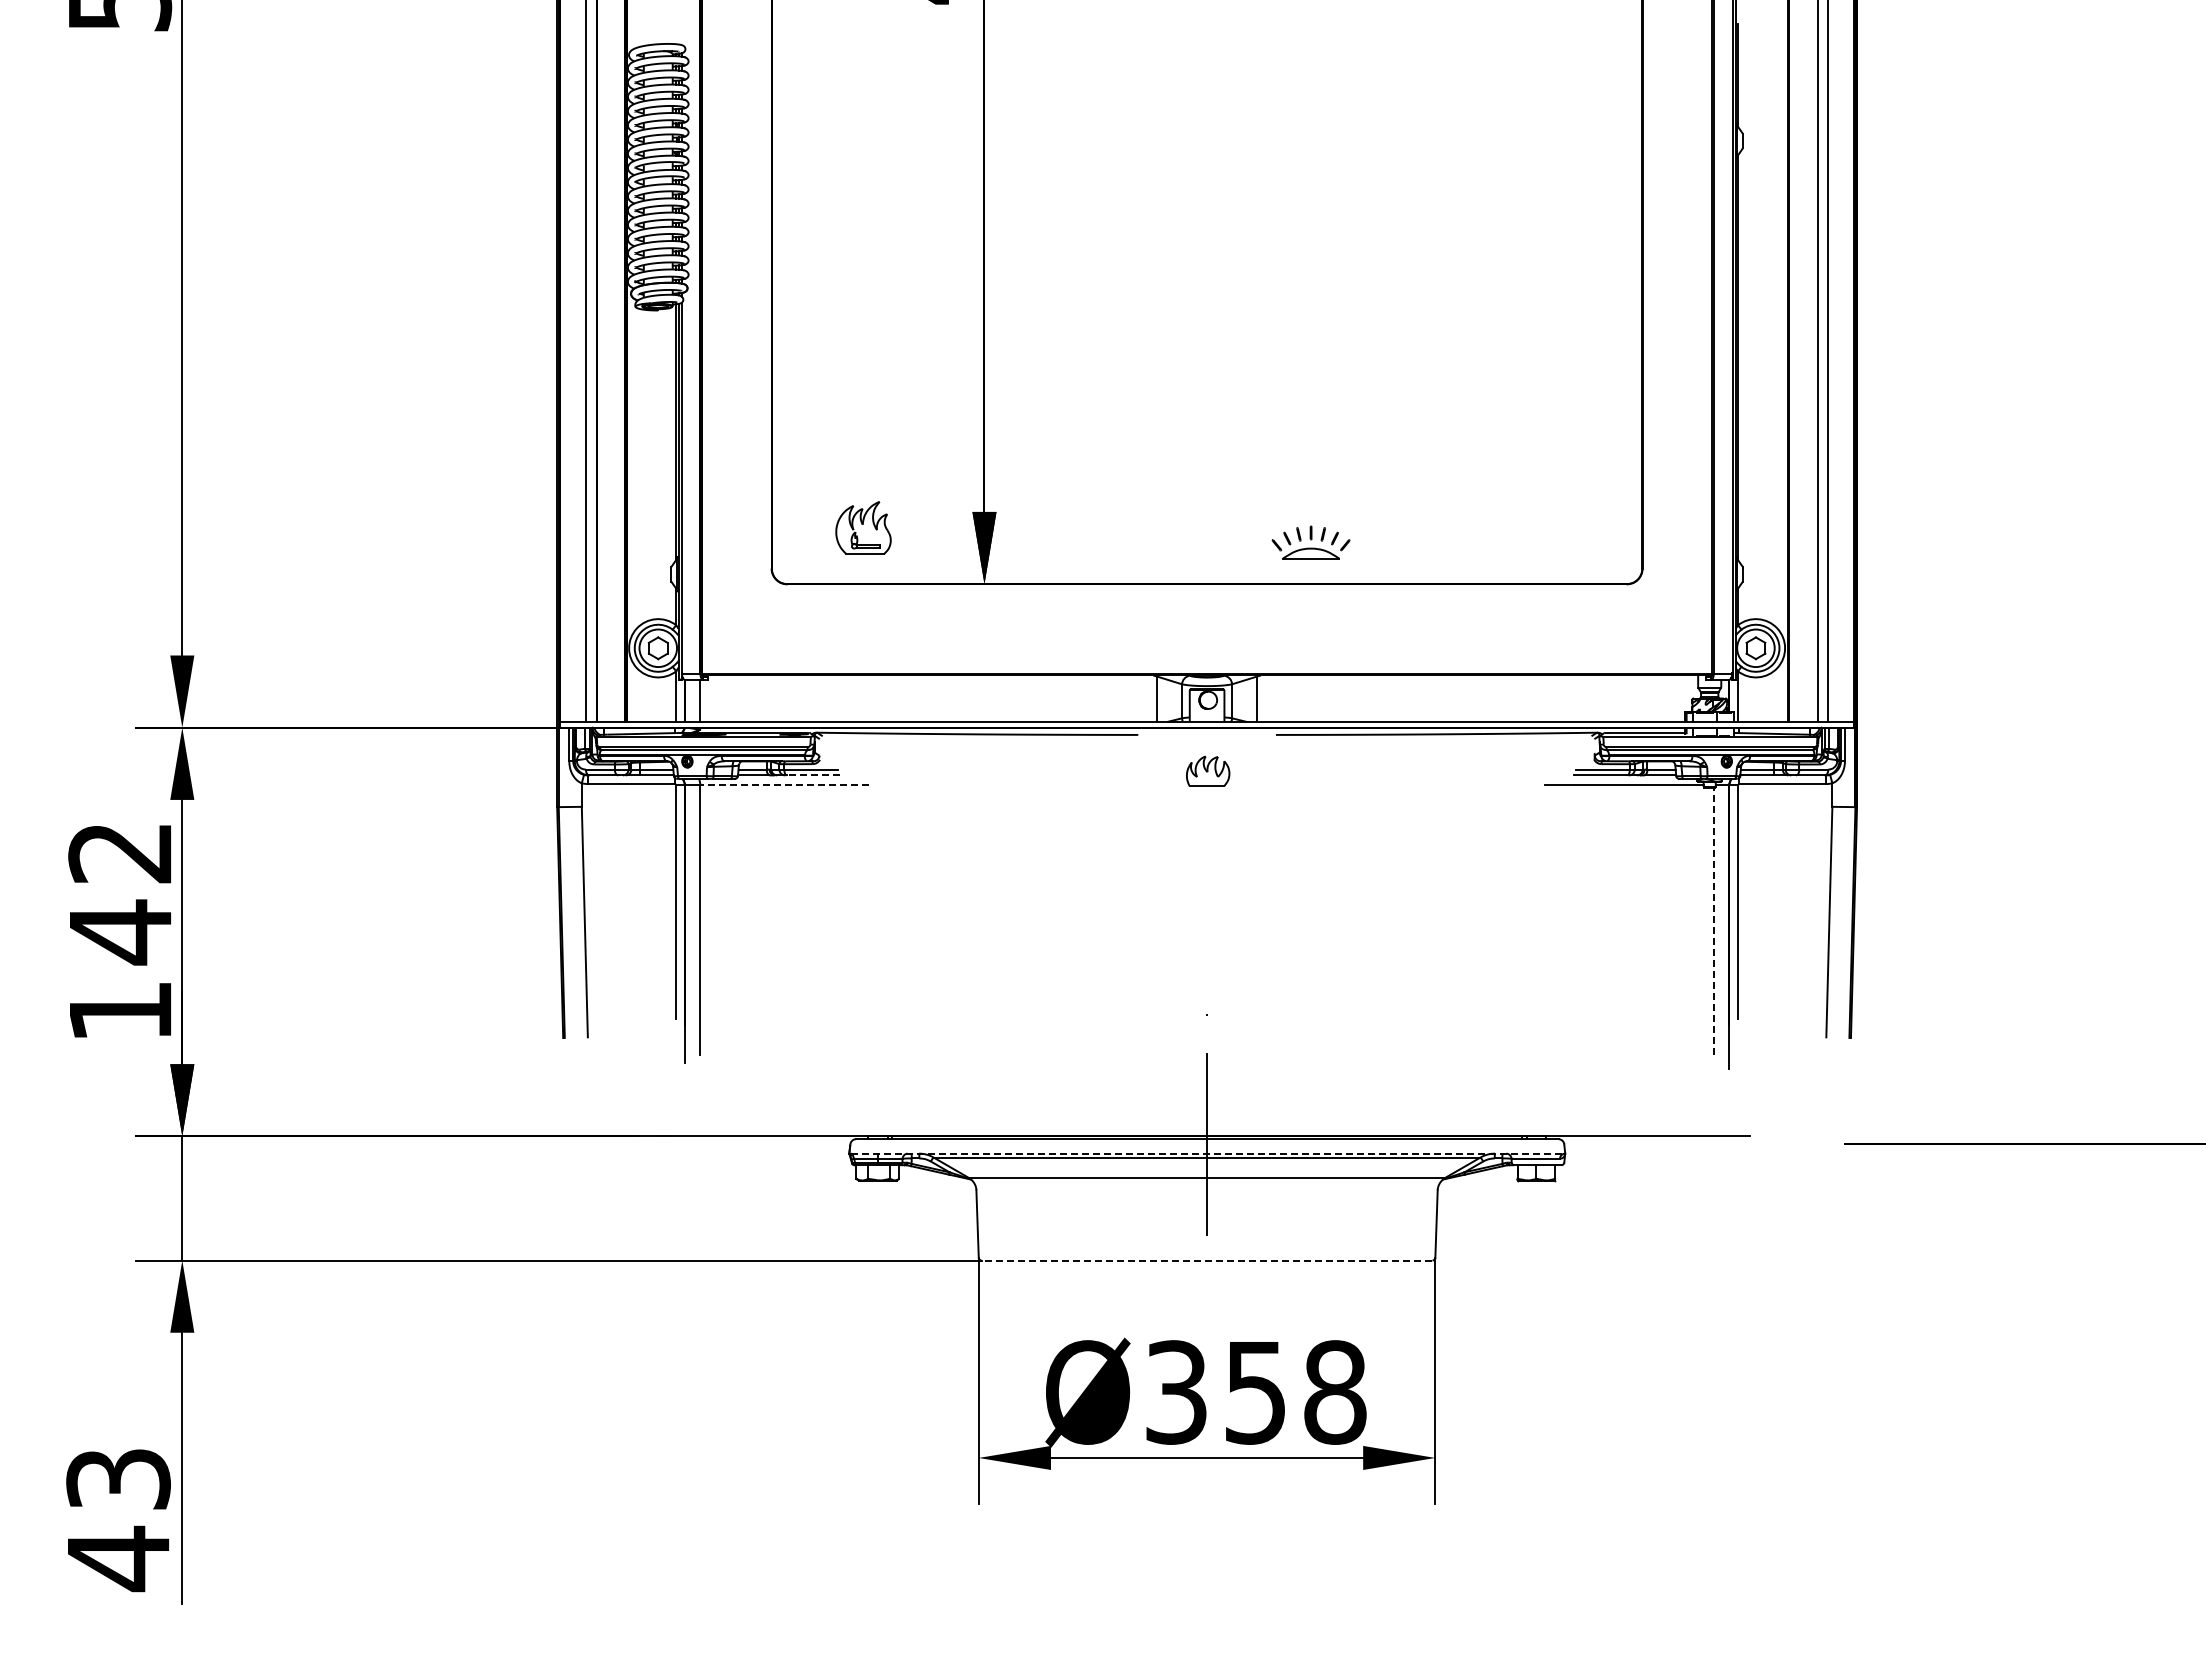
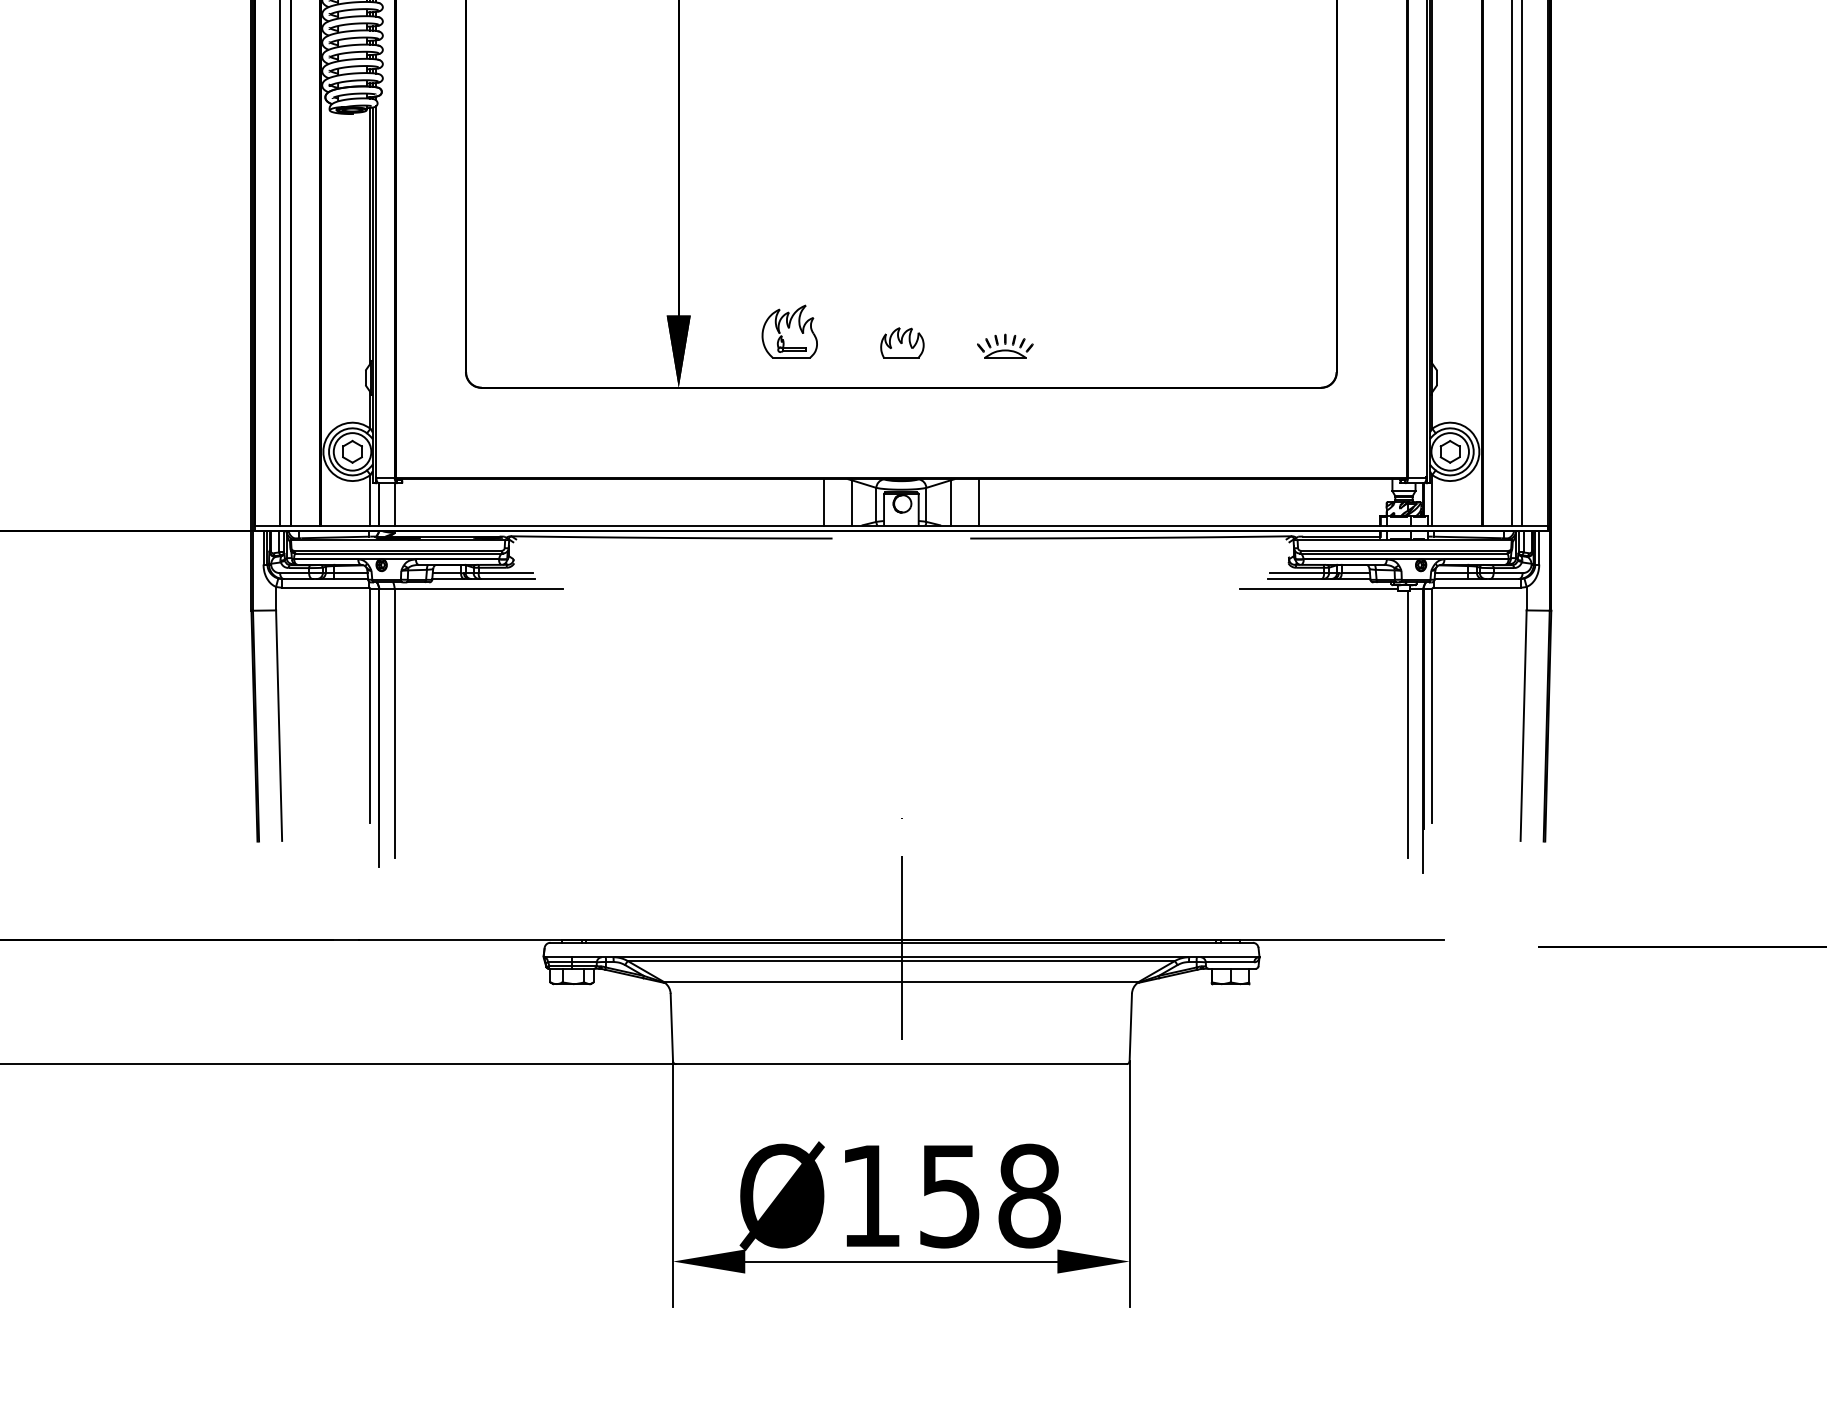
part: (863, 527) -> (789, 331), moved
part: (1310, 542) -> (1004, 346), size x0.71
line: (1129, 698) -> (823, 502), added
line: (1284, 698) -> (978, 502), added
part: (1208, 770) -> (902, 342), moved
line: (813, 775) -> (507, 579), dashed -> solid
line: (784, 785) -> (478, 589), dashed -> solid
line: (1713, 921) -> (1407, 725), dashed -> solid
line: (1208, 1153) -> (902, 957), dashed -> solid
line: (1206, 1260) -> (900, 1064), dashed -> solid
text: (1176, 1392) -> (870, 1196), Ø358 -> Ø158

